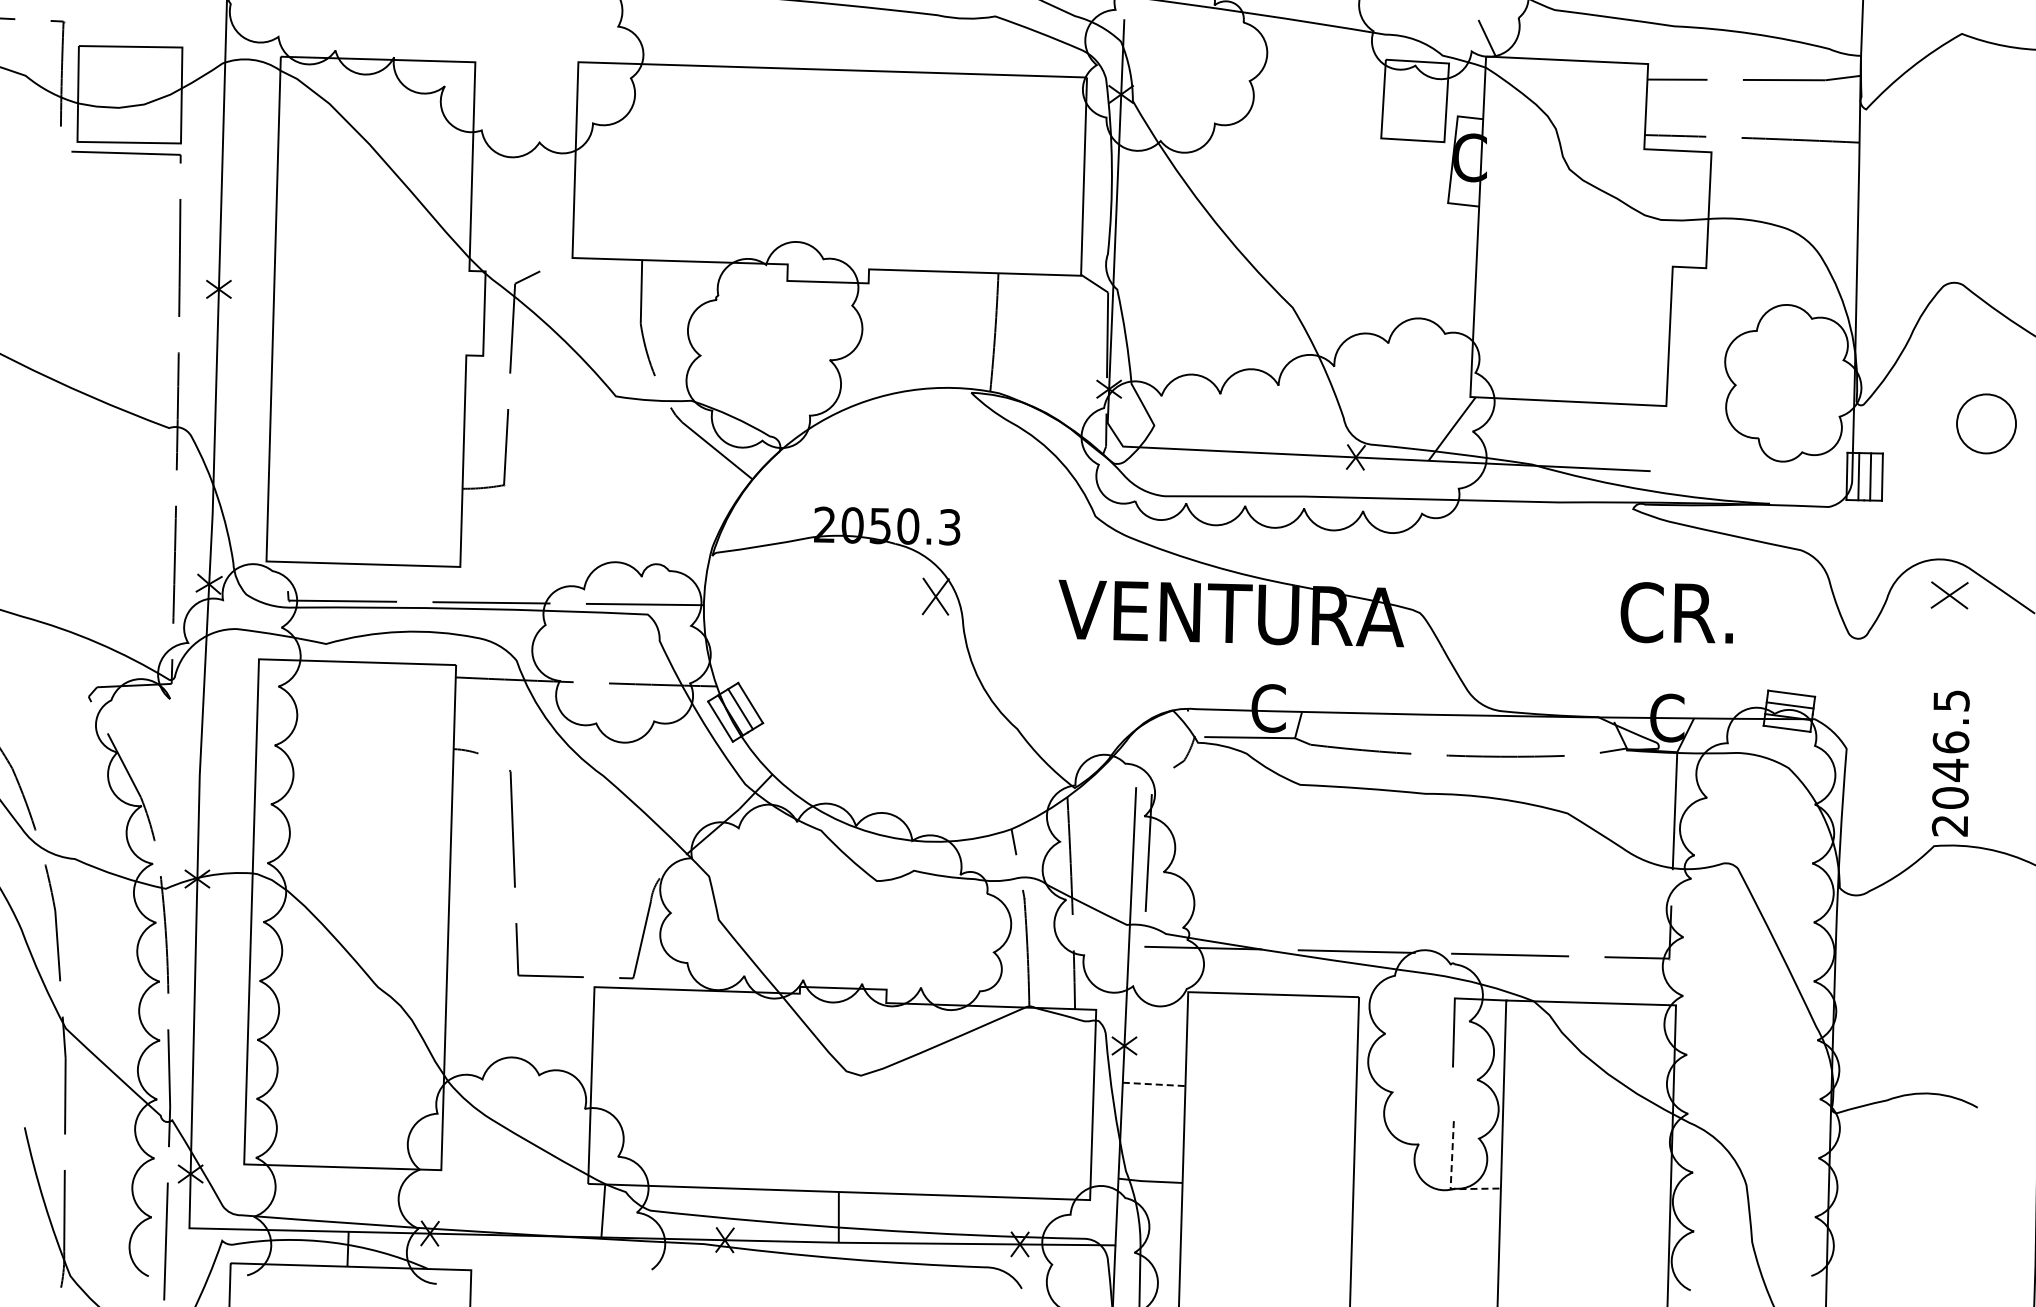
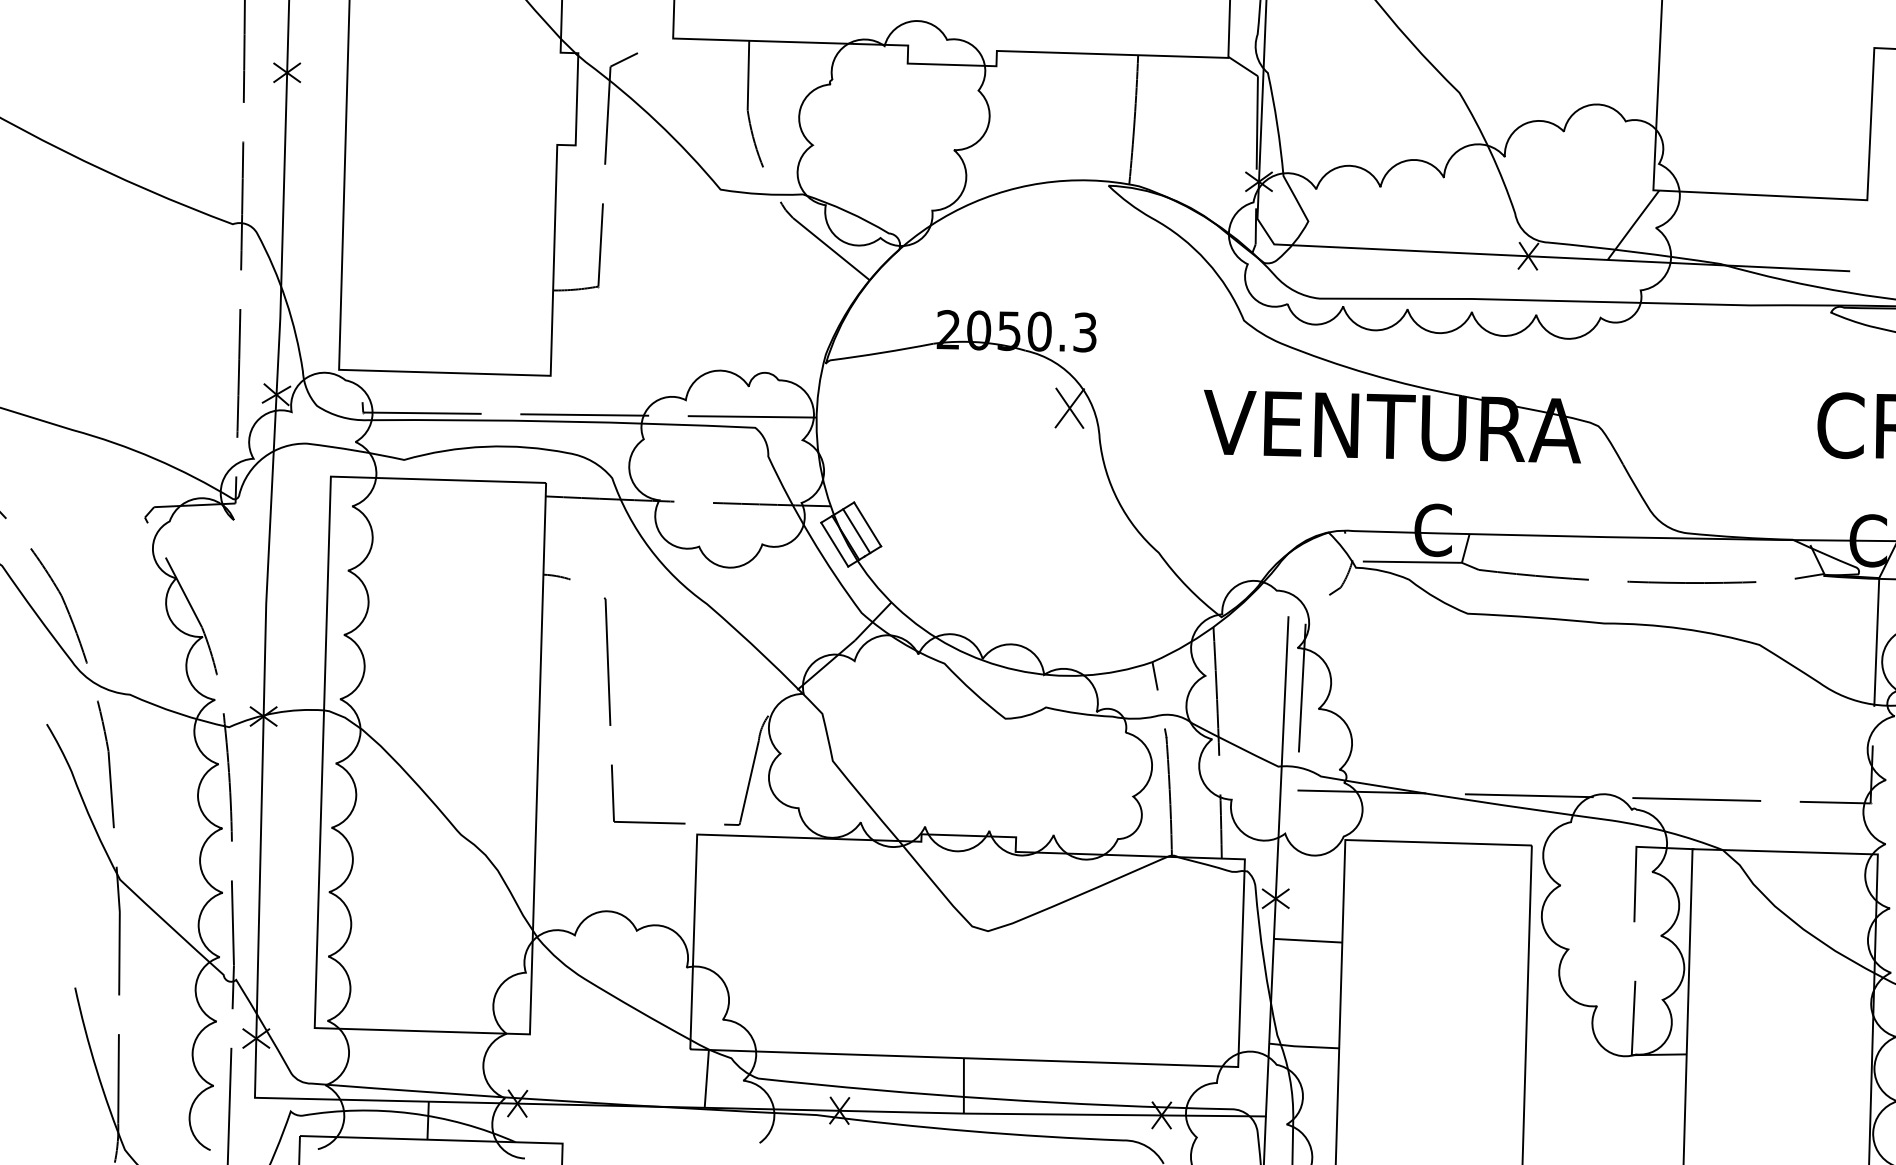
line: (1154, 1084) -> (1308, 940), dashed -> solid
line: (1451, 1181) -> (1632, 1046), dashed -> solid

